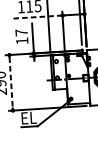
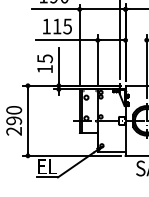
line: (37, 17) -> (66, 40), dashed -> solid
text: (21, 32) -> (44, 58), 17 -> 15
line: (10, 83) -> (27, 121), dashed -> solid

